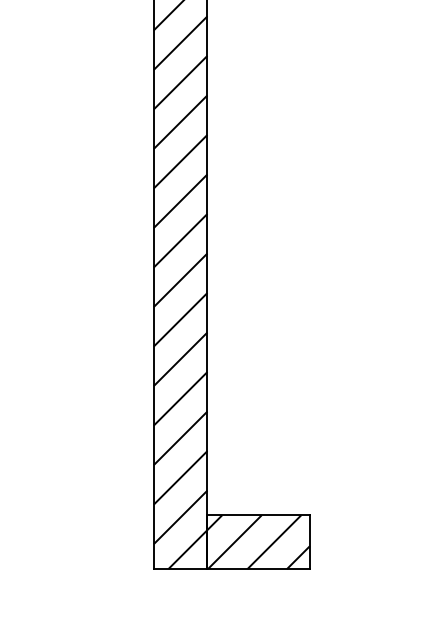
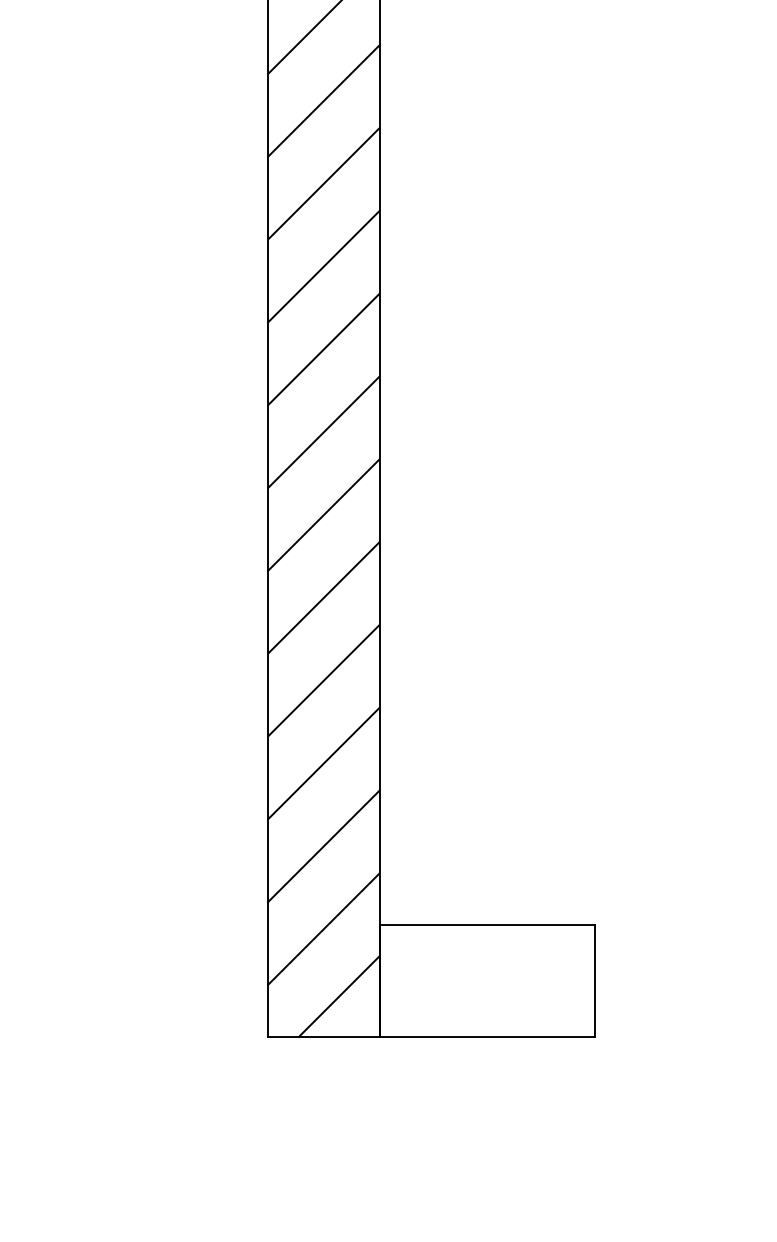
hatch: (258, 542) -> (486, 981), removed

